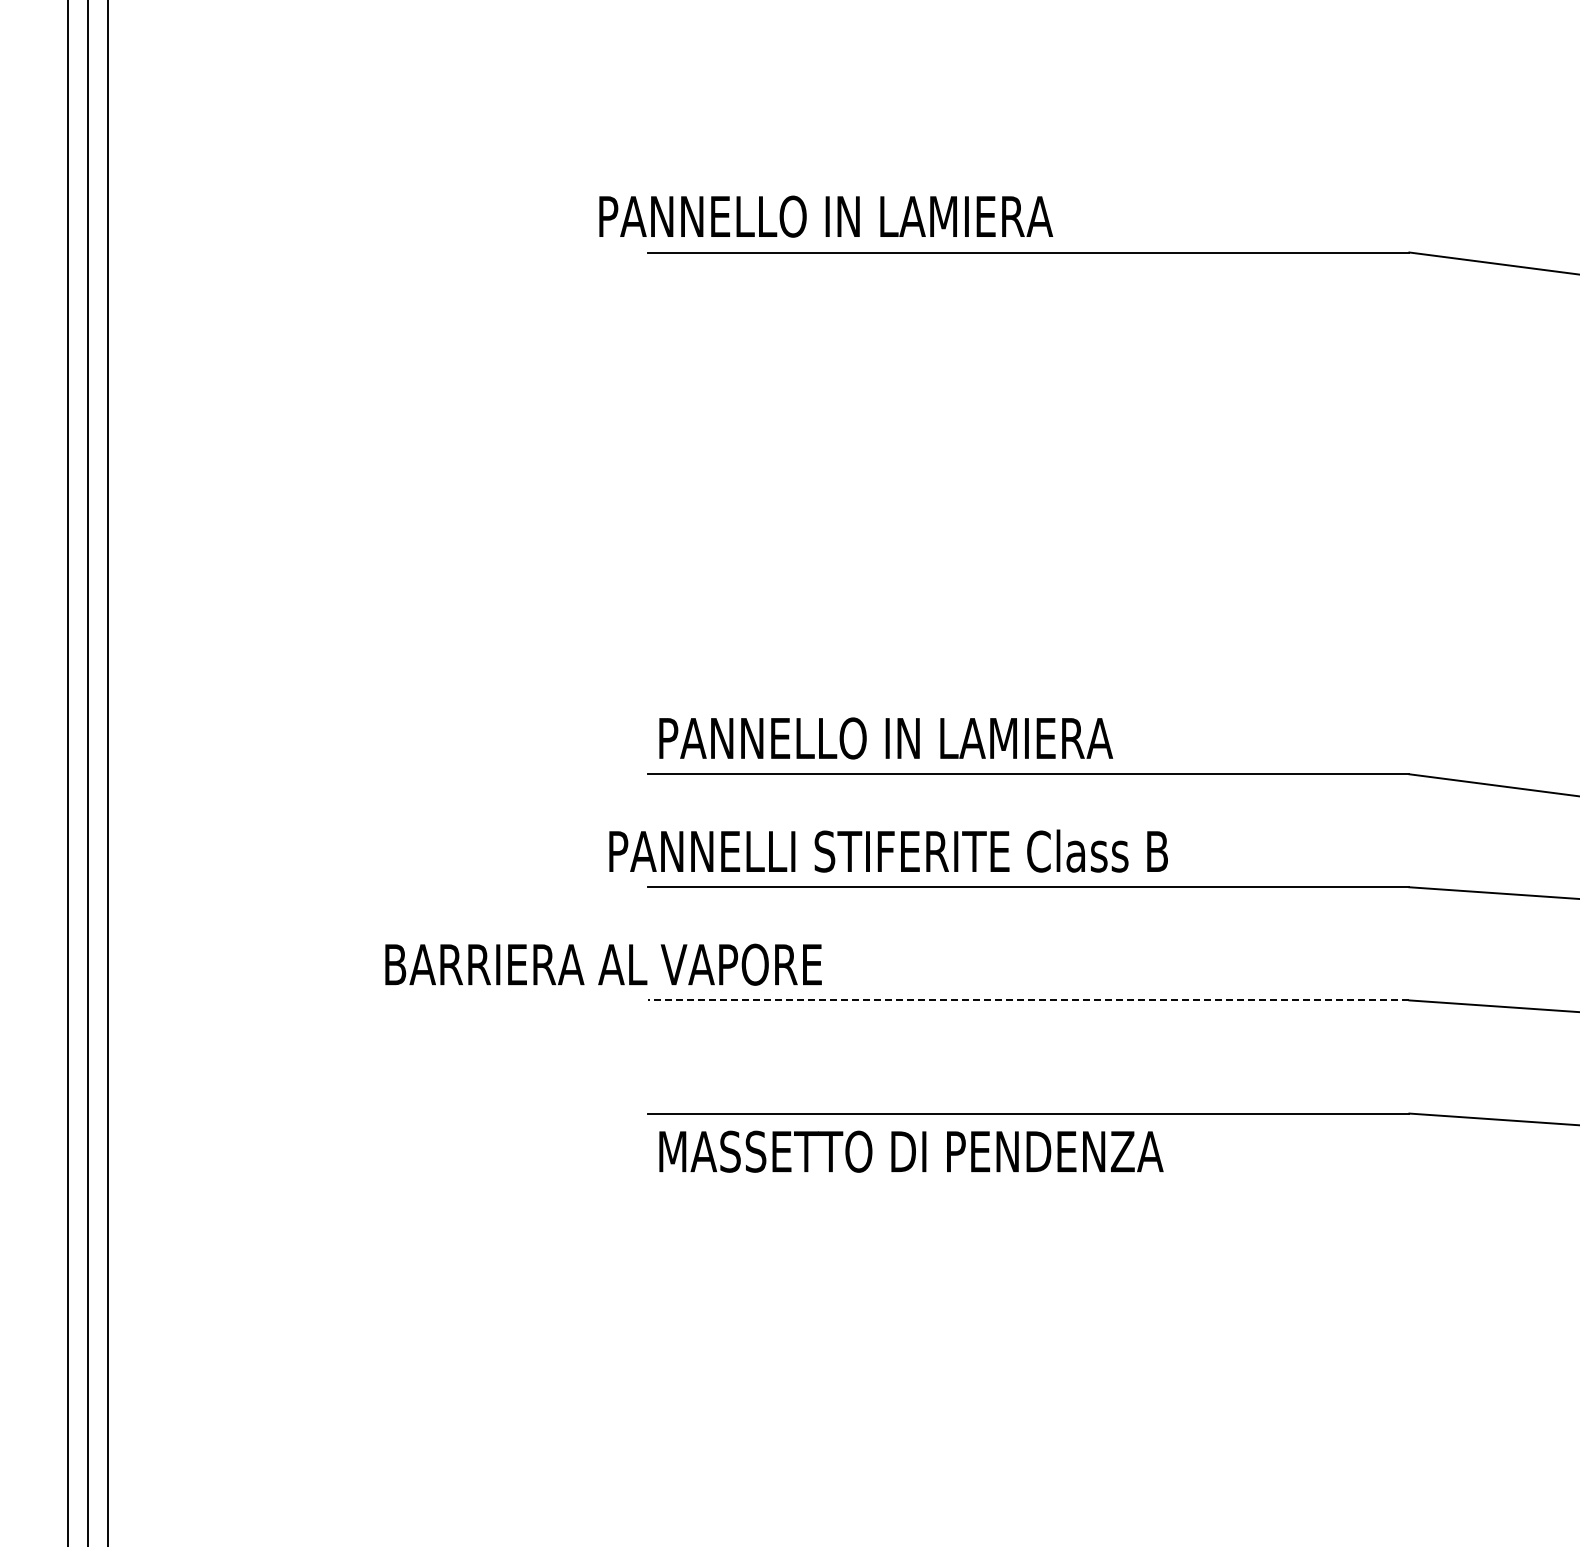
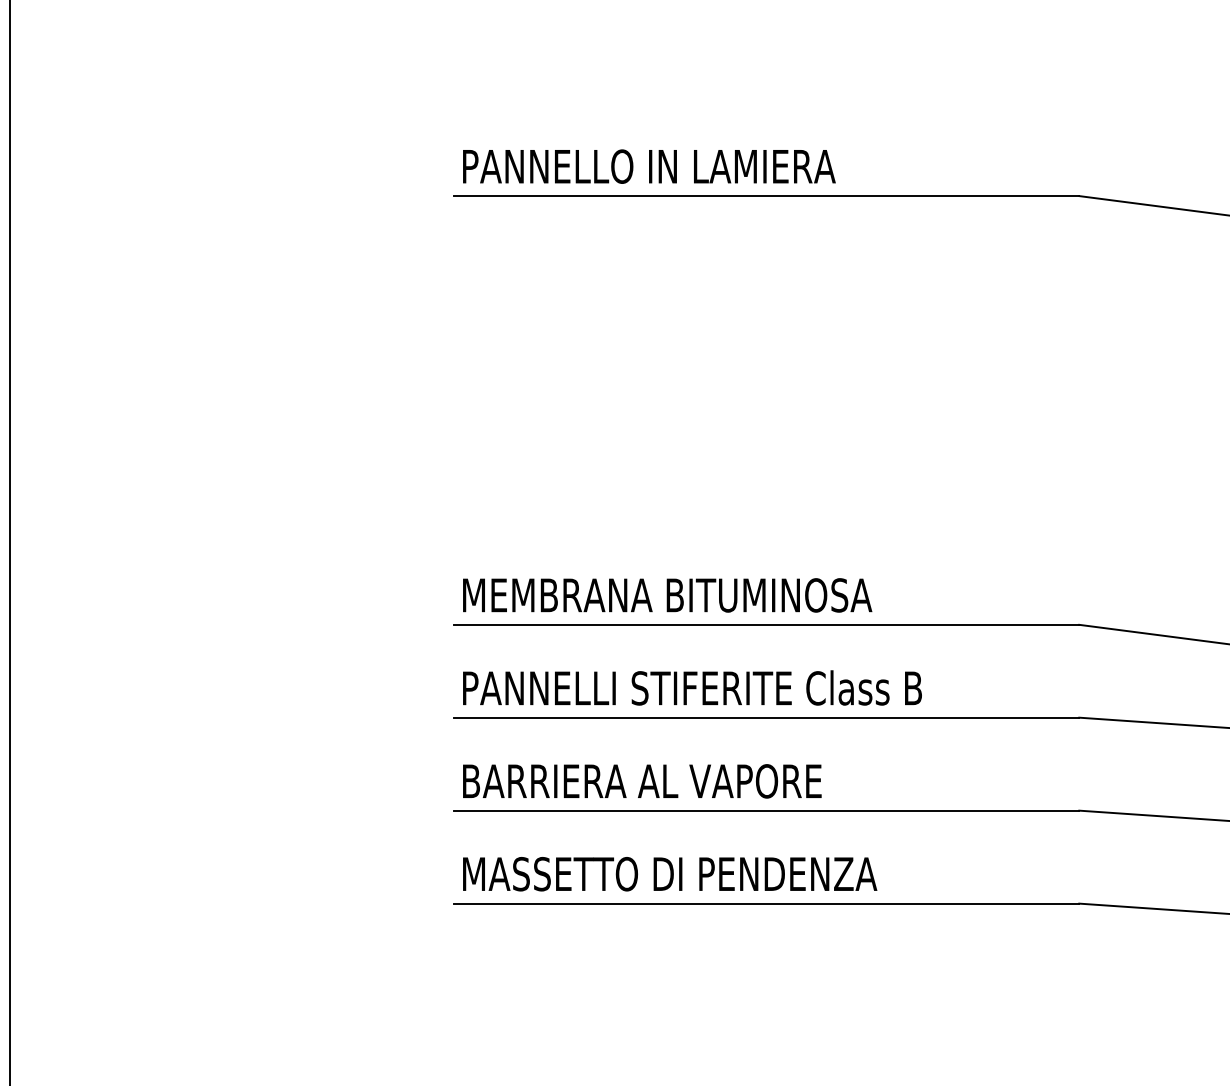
text: (826, 216) -> (649, 166), moved
text: (910, 738) -> (669, 595), PANNELLO IN LAMIERA -> MEMBRANA BITUMINOSA
text: (888, 850) -> (692, 687), moved
text: (603, 964) -> (642, 781), moved
line: (1028, 1000) -> (766, 810), dashed -> solid
text: (911, 1151) -> (670, 873), moved

